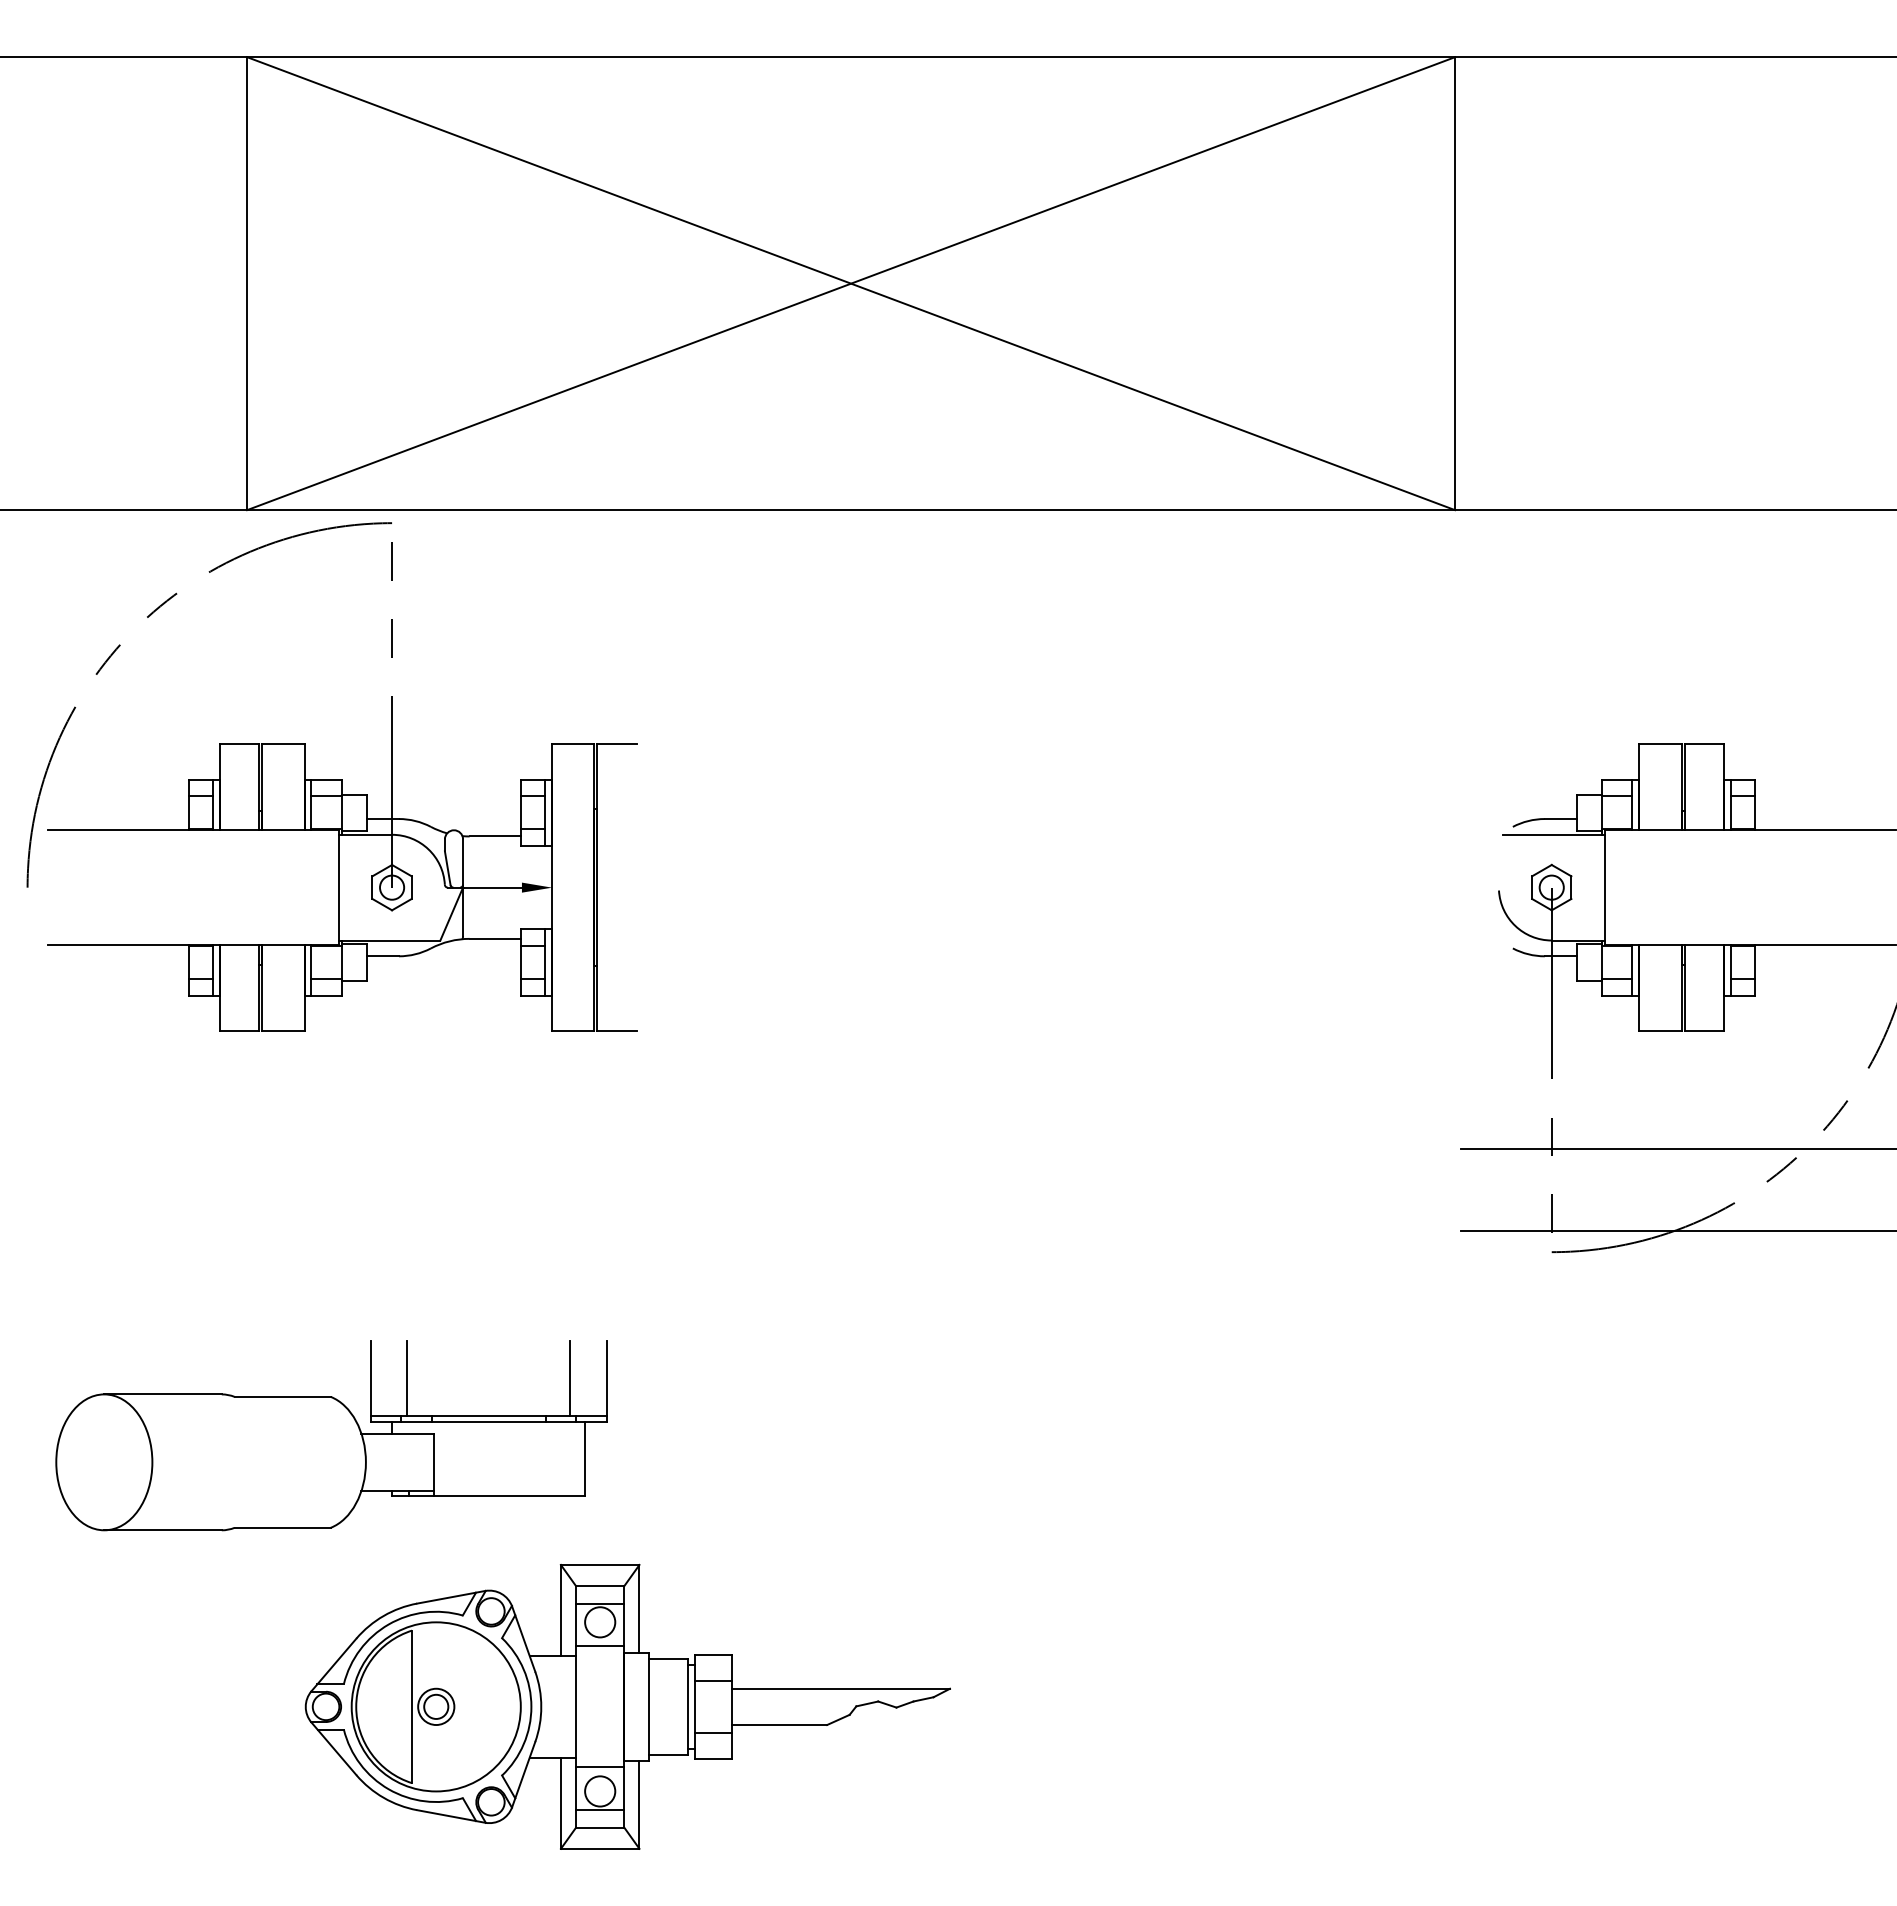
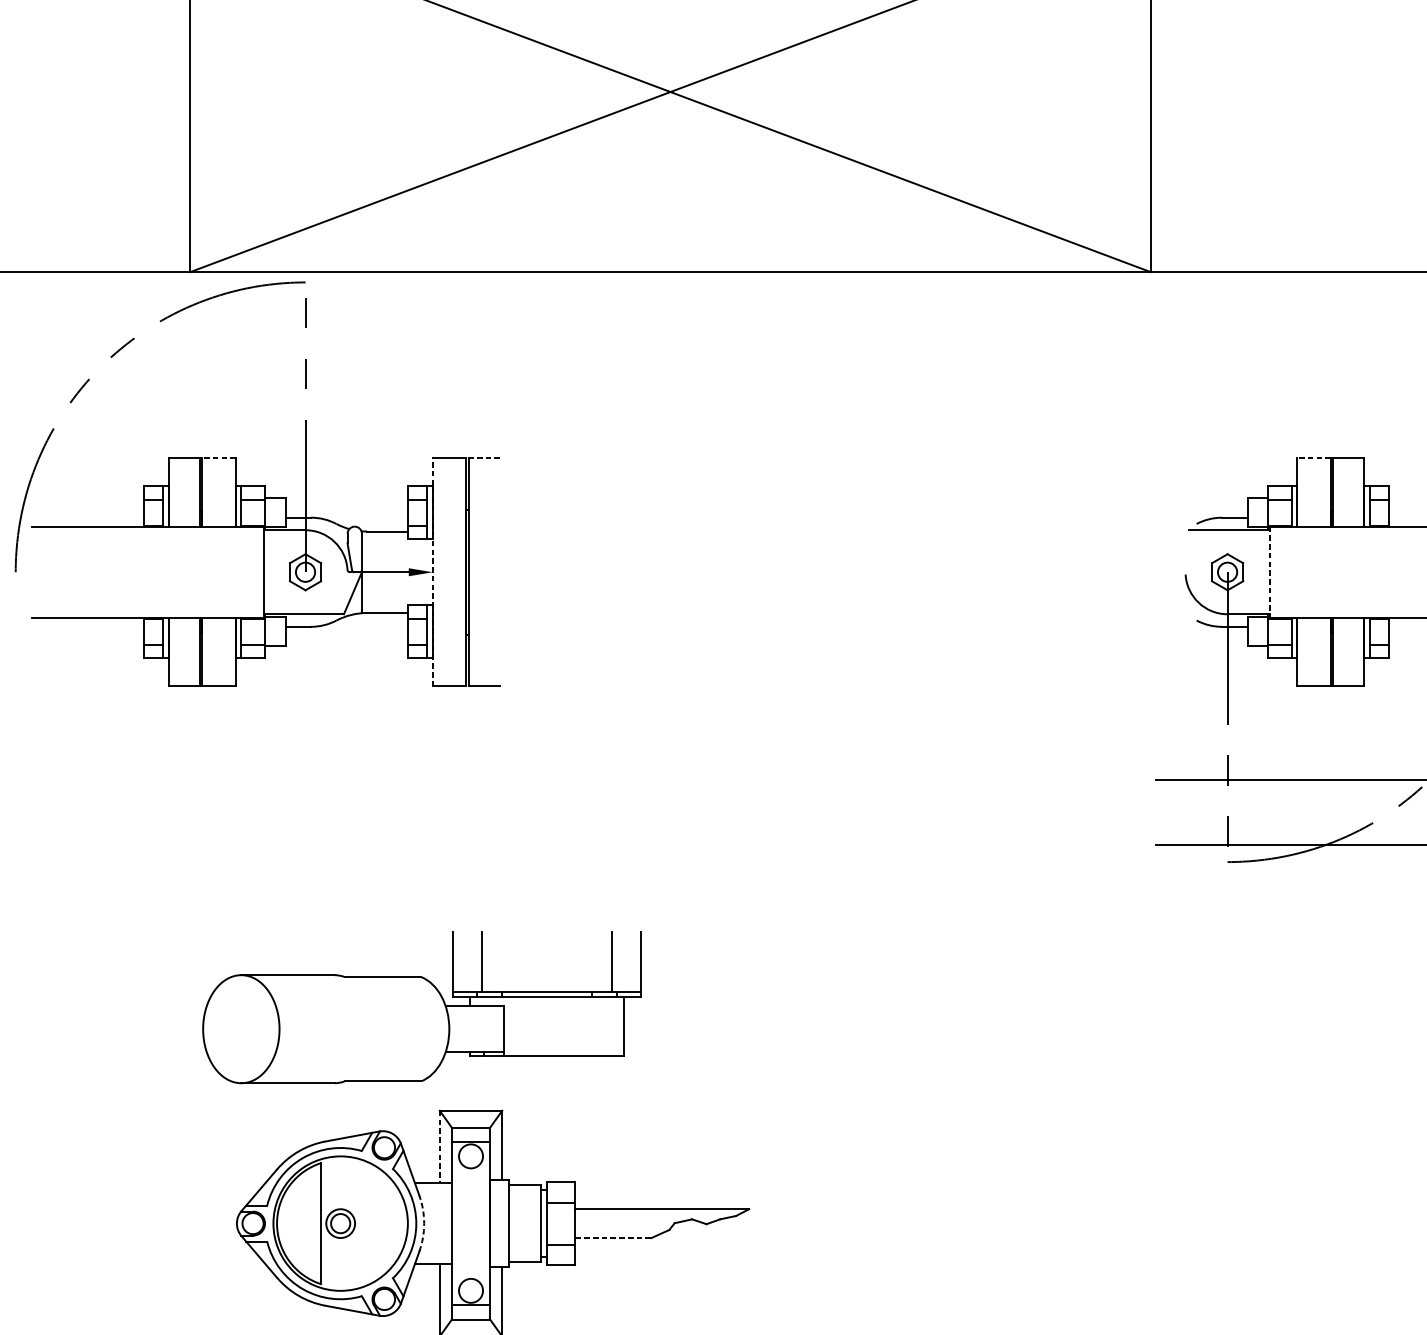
line: (282, 744) -> (218, 458), solid -> dashed
line: (617, 744) -> (484, 458), solid -> dashed
line: (1659, 744) -> (1313, 458), solid -> dashed
line: (552, 887) -> (433, 572), solid -> dashed
line: (1604, 888) -> (1269, 572), solid -> dashed
part: (331, 1435) -> (421, 1007), moved
line: (560, 1610) -> (439, 1146), solid -> dashed
line: (600, 1646) -> (471, 1175), removed
arc: (541, 1706) -> (424, 1223), solid -> dashed
line: (779, 1725) -> (613, 1238), solid -> dashed
line: (600, 1767) -> (471, 1271), removed

